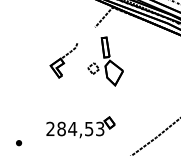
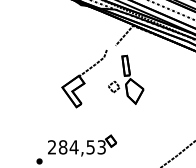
part: (63, 60) -> (84, 78), size x1.67
part: (80, 127) -> (82, 145), moved

